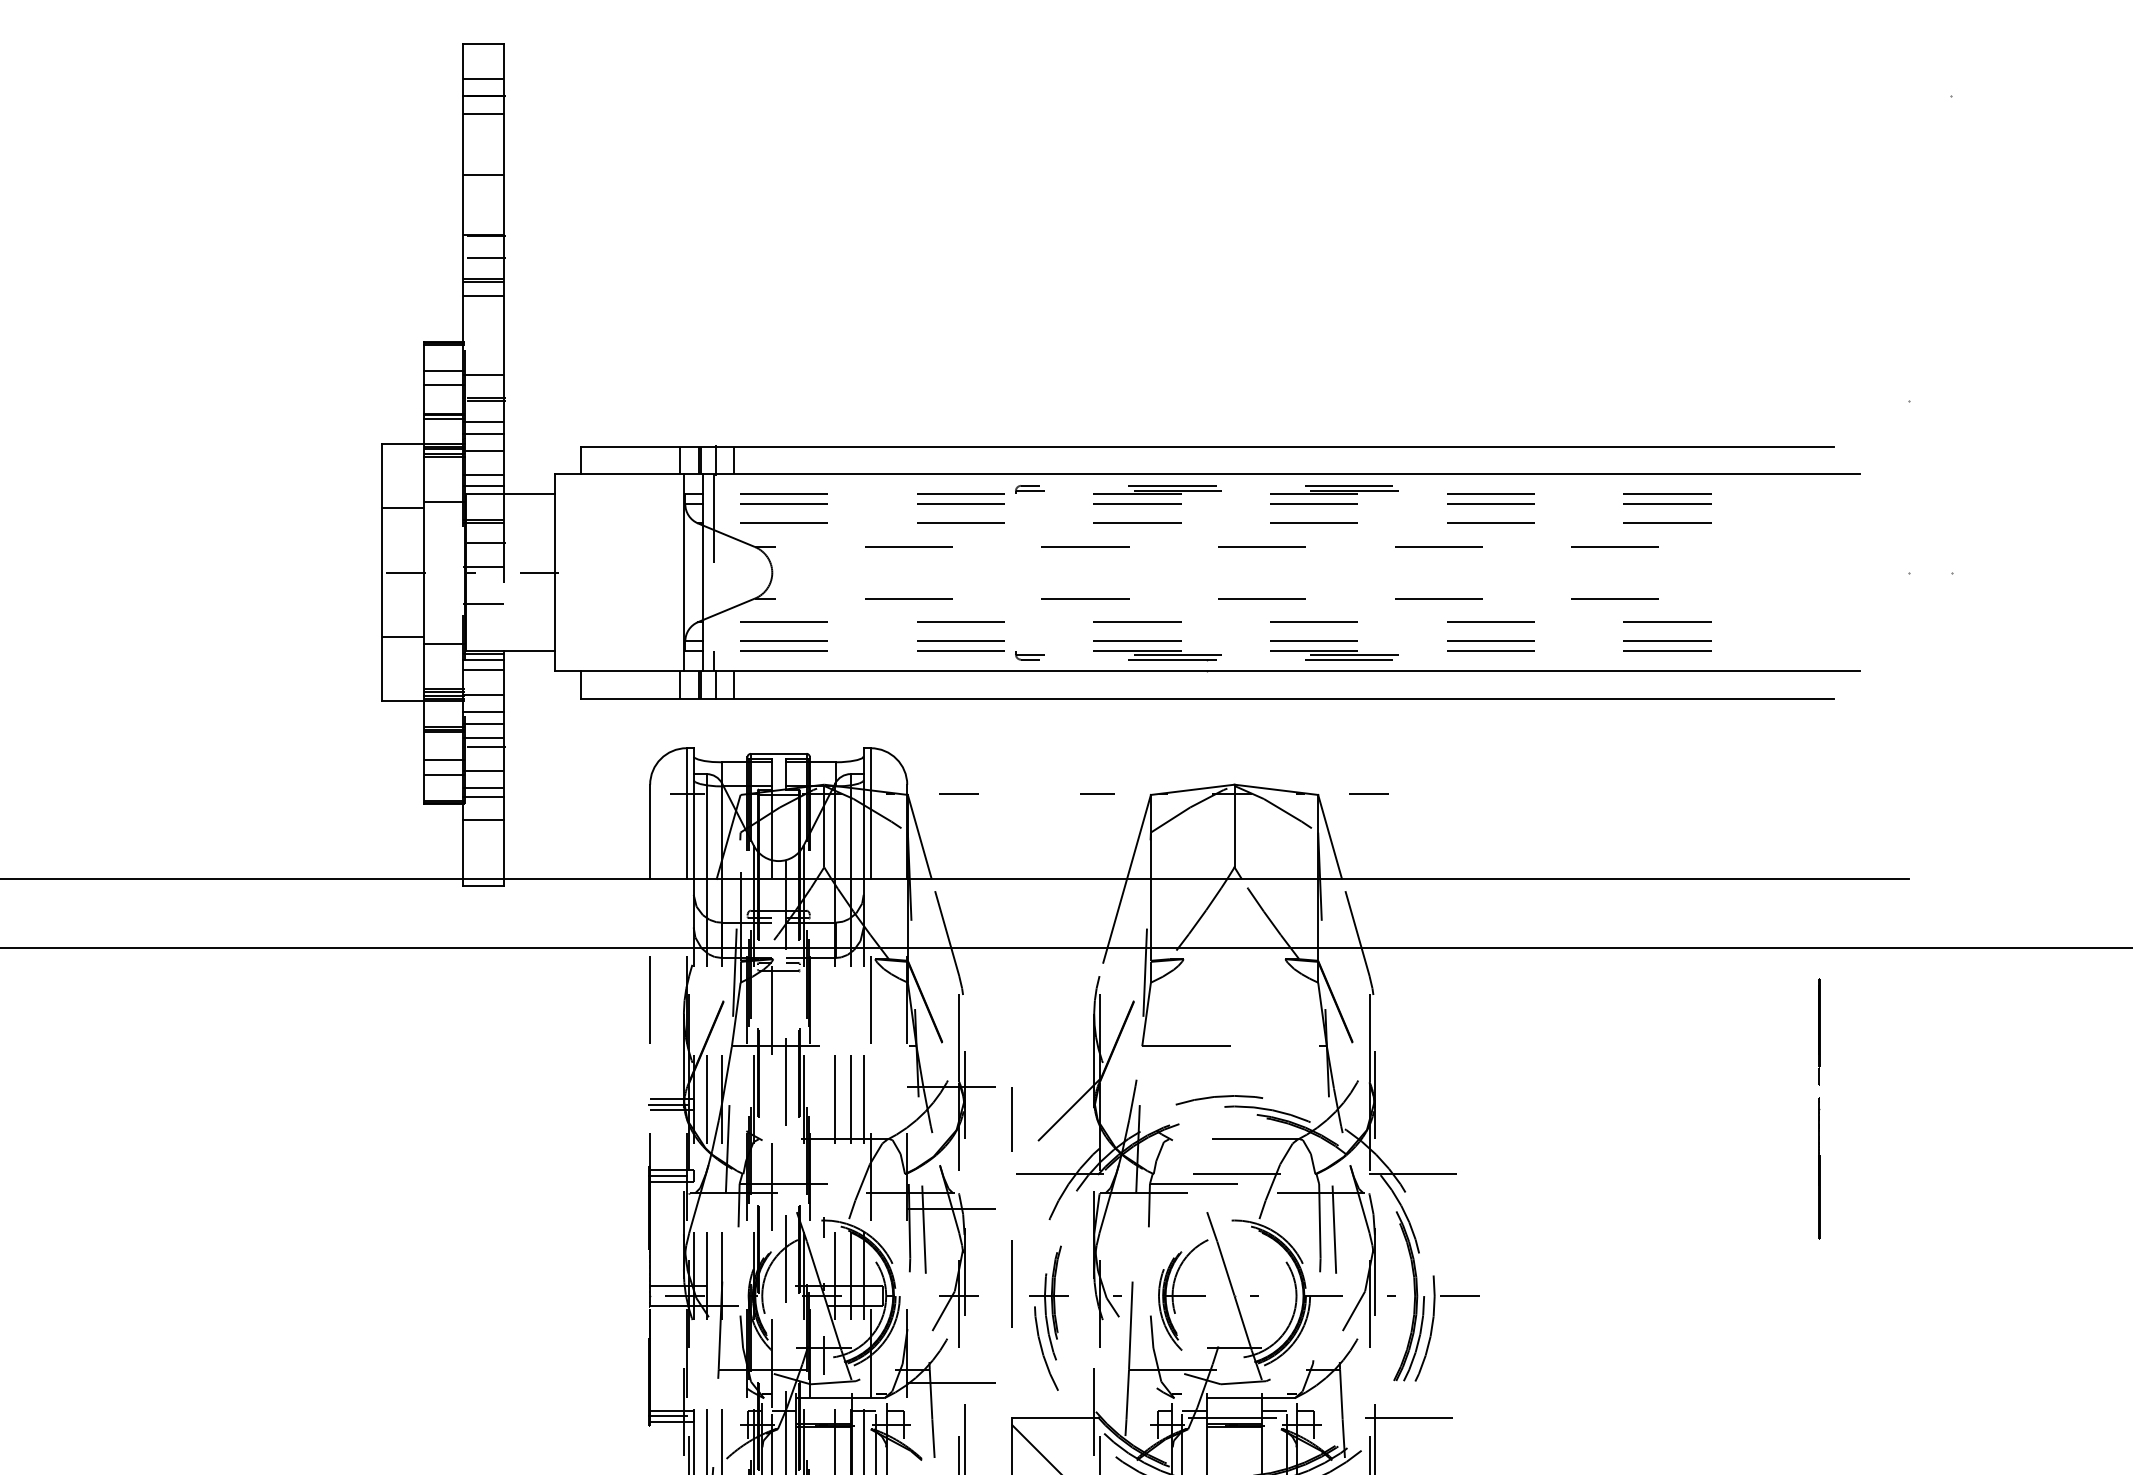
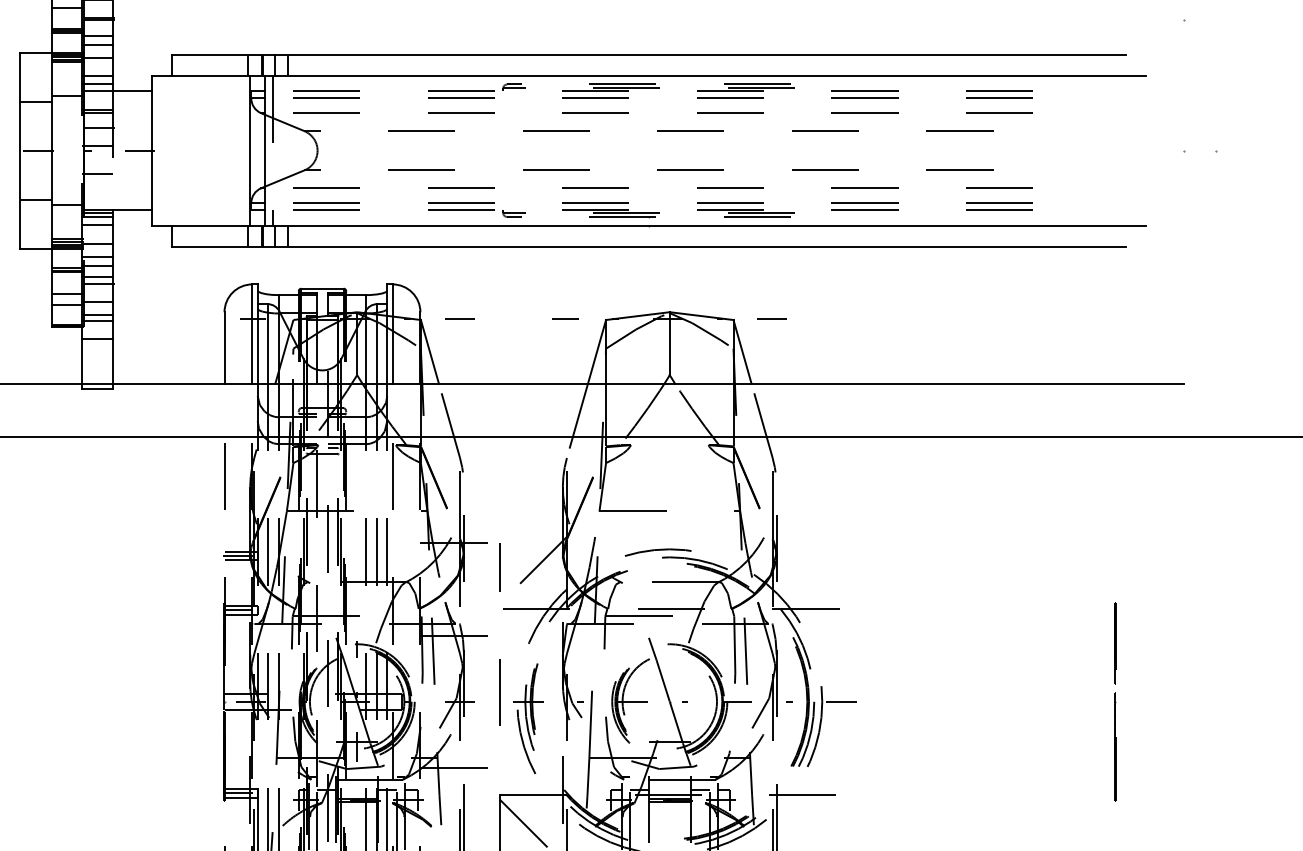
line: (1819, 1108) -> (1115, 701), moved

